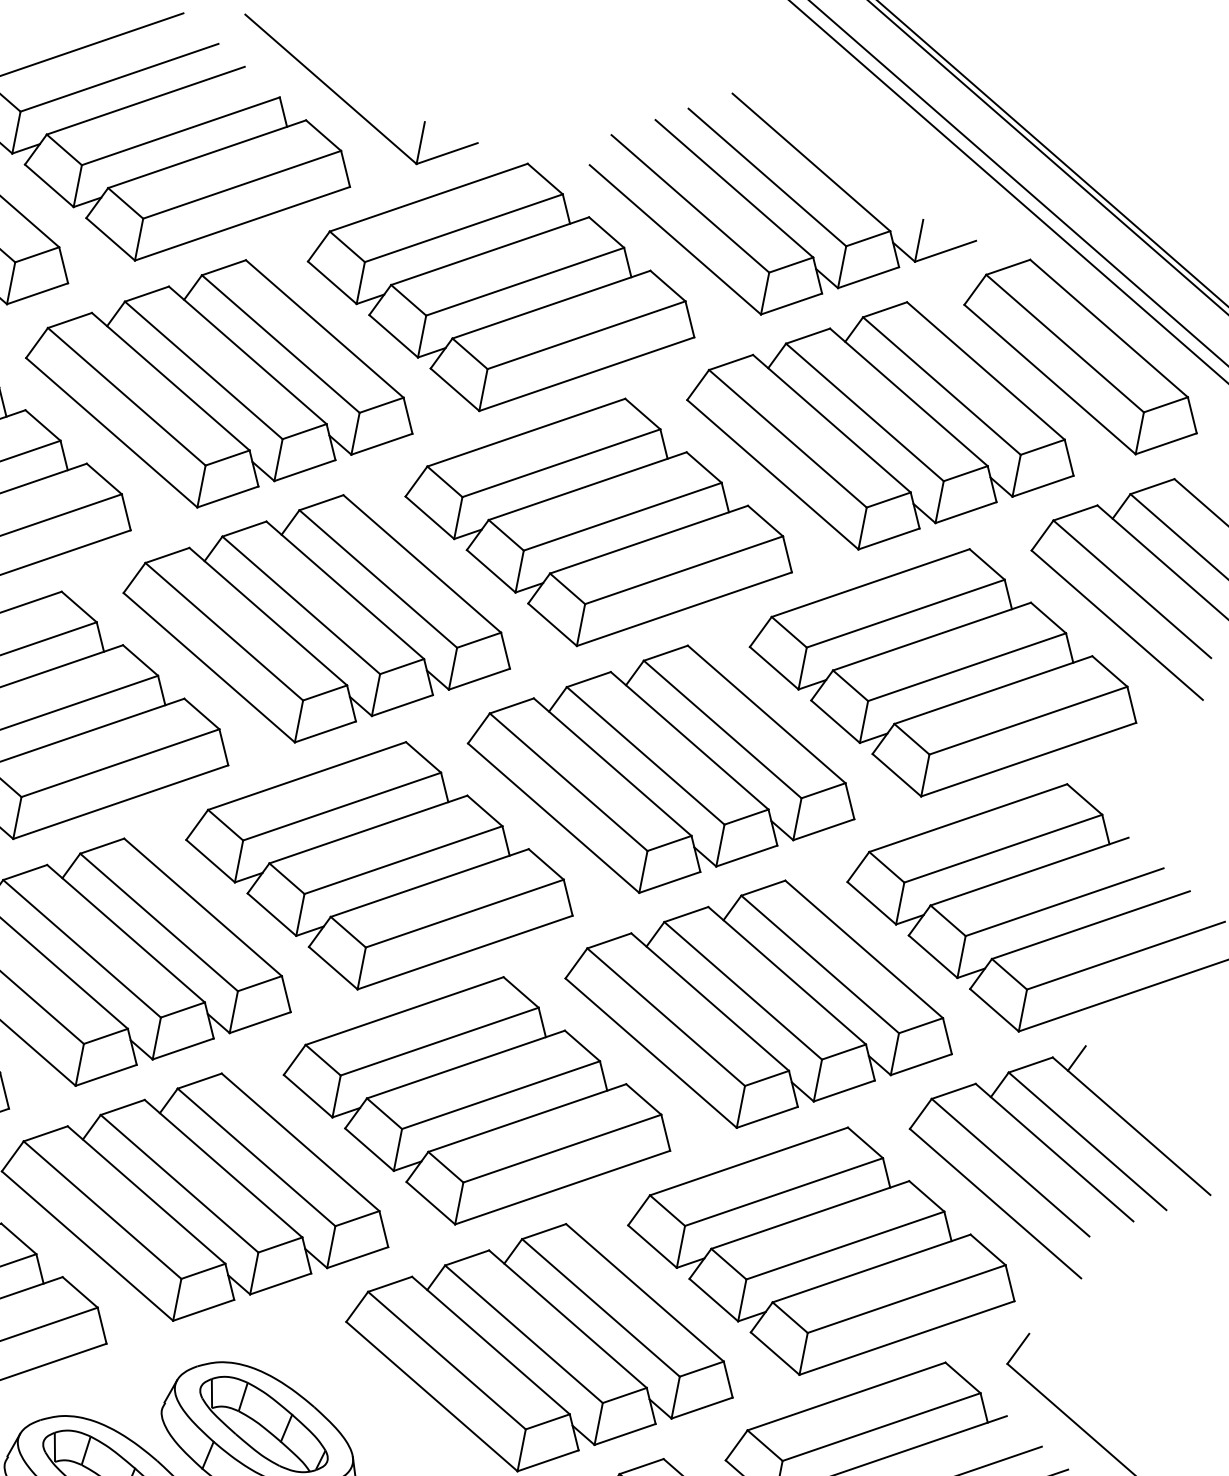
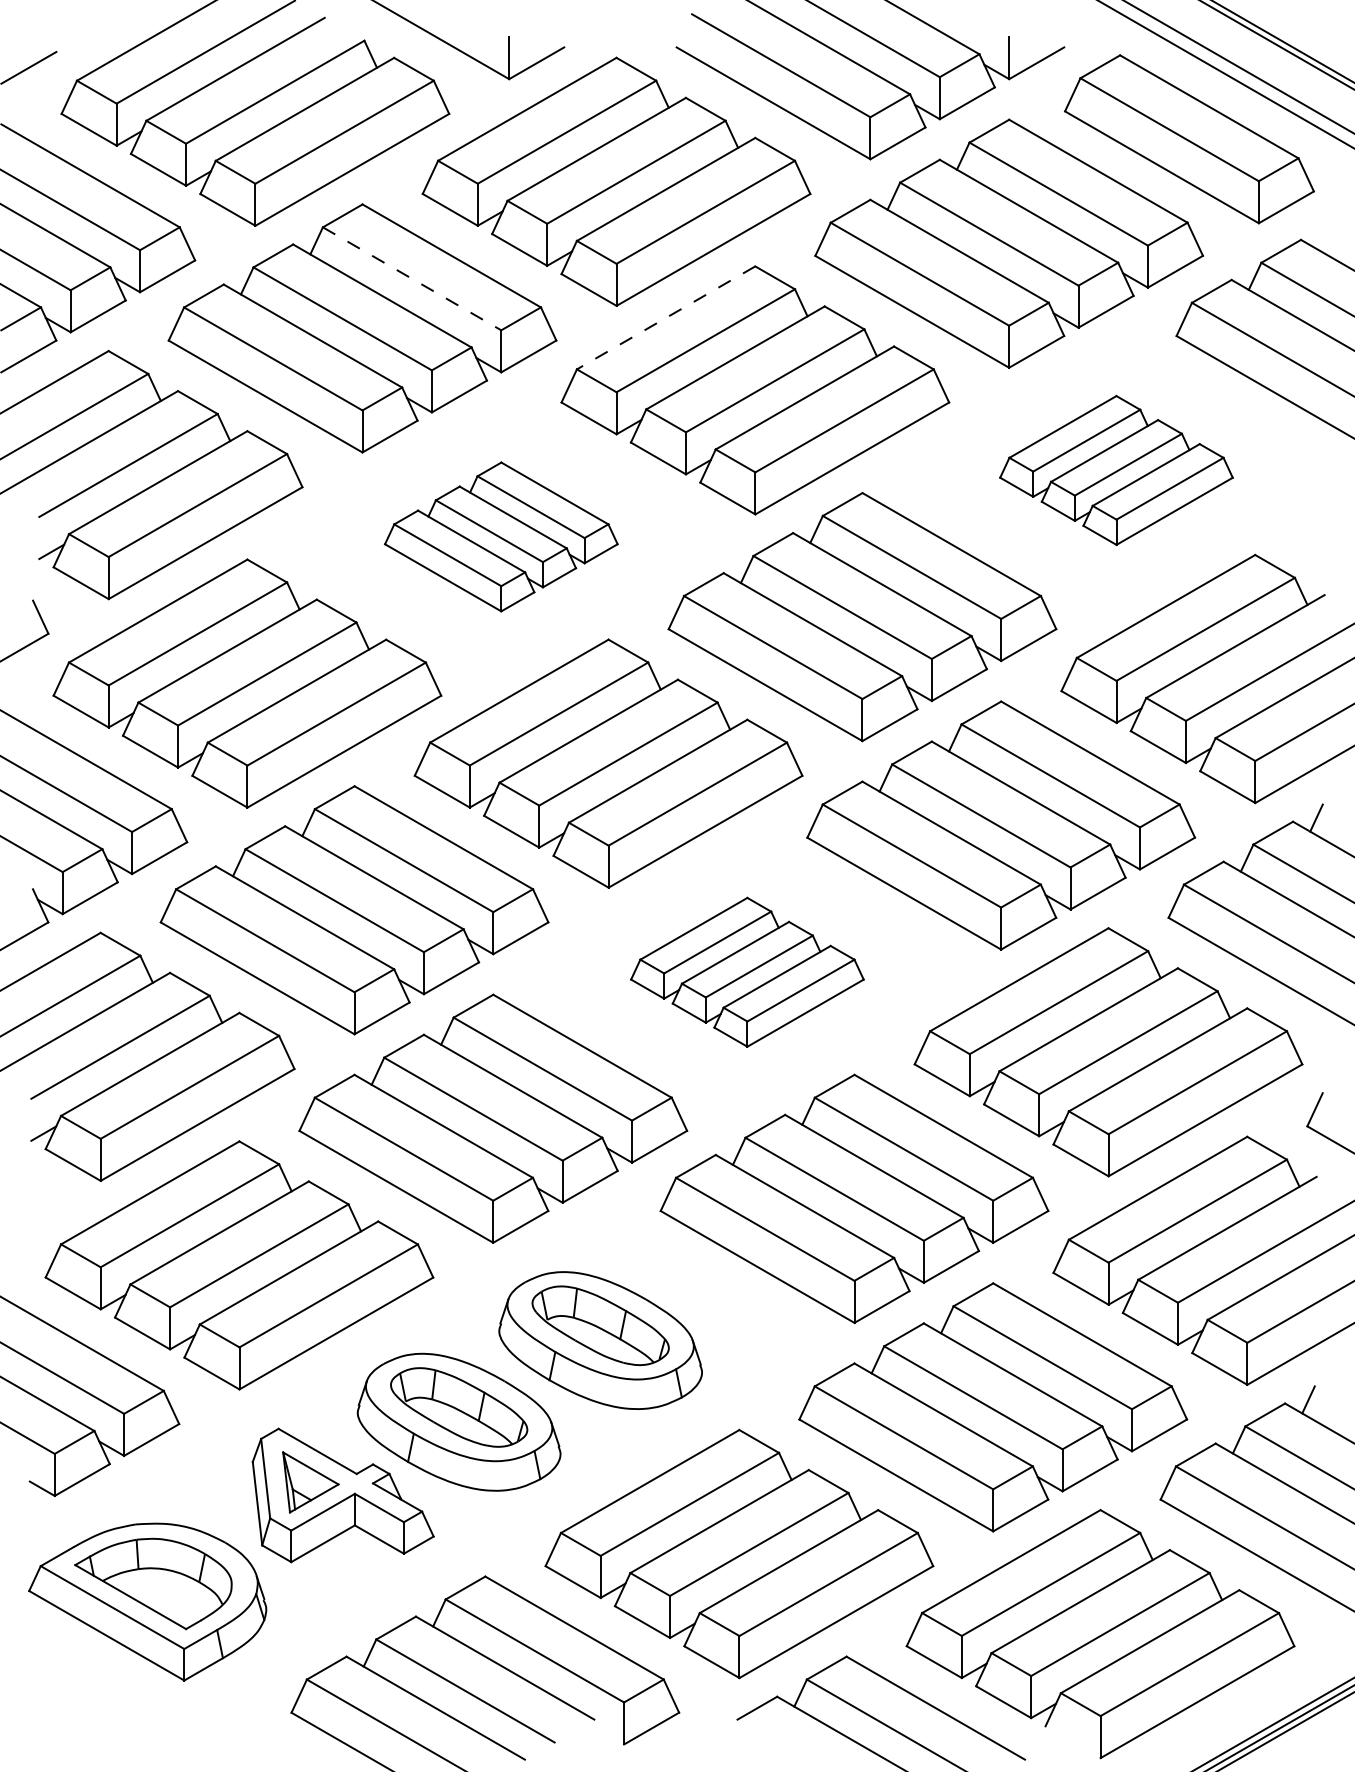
line: (281, 343) -> (412, 278), solid -> dashed
line: (526, 432) -> (666, 317), solid -> dashed
part: (319, 618) -> (501, 536), size x0.6
part: (945, 672) -> (1116, 470), size x0.6
part: (479, 1101) -> (747, 972), size x0.6

